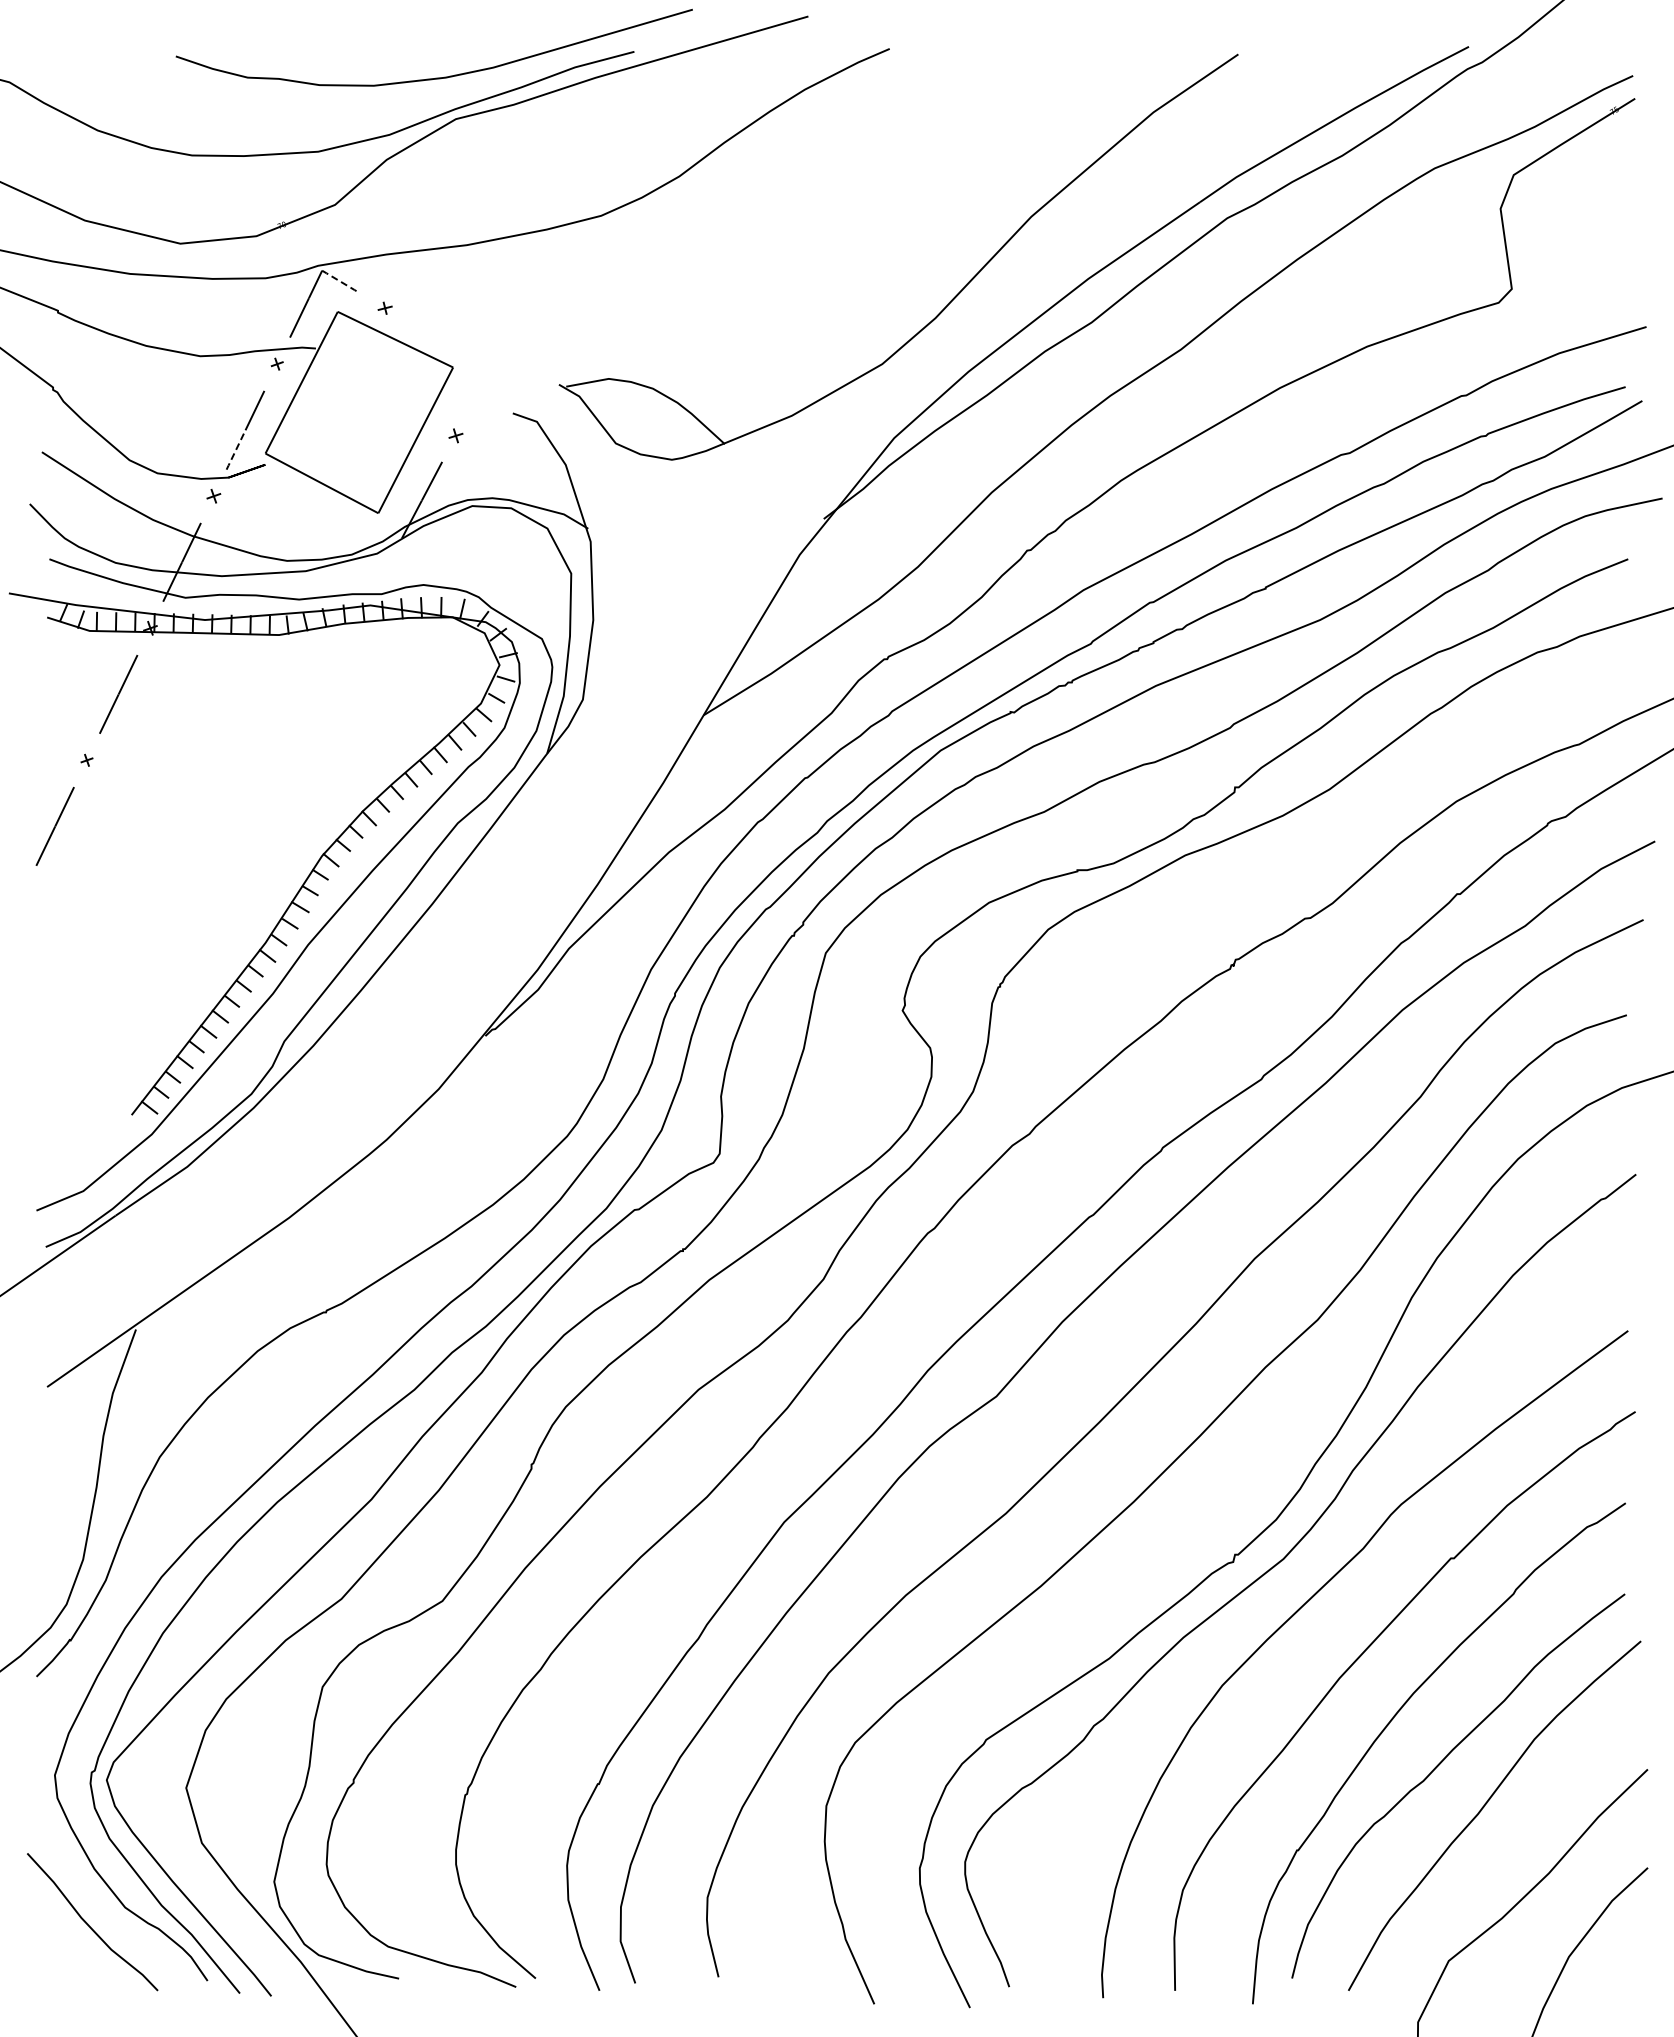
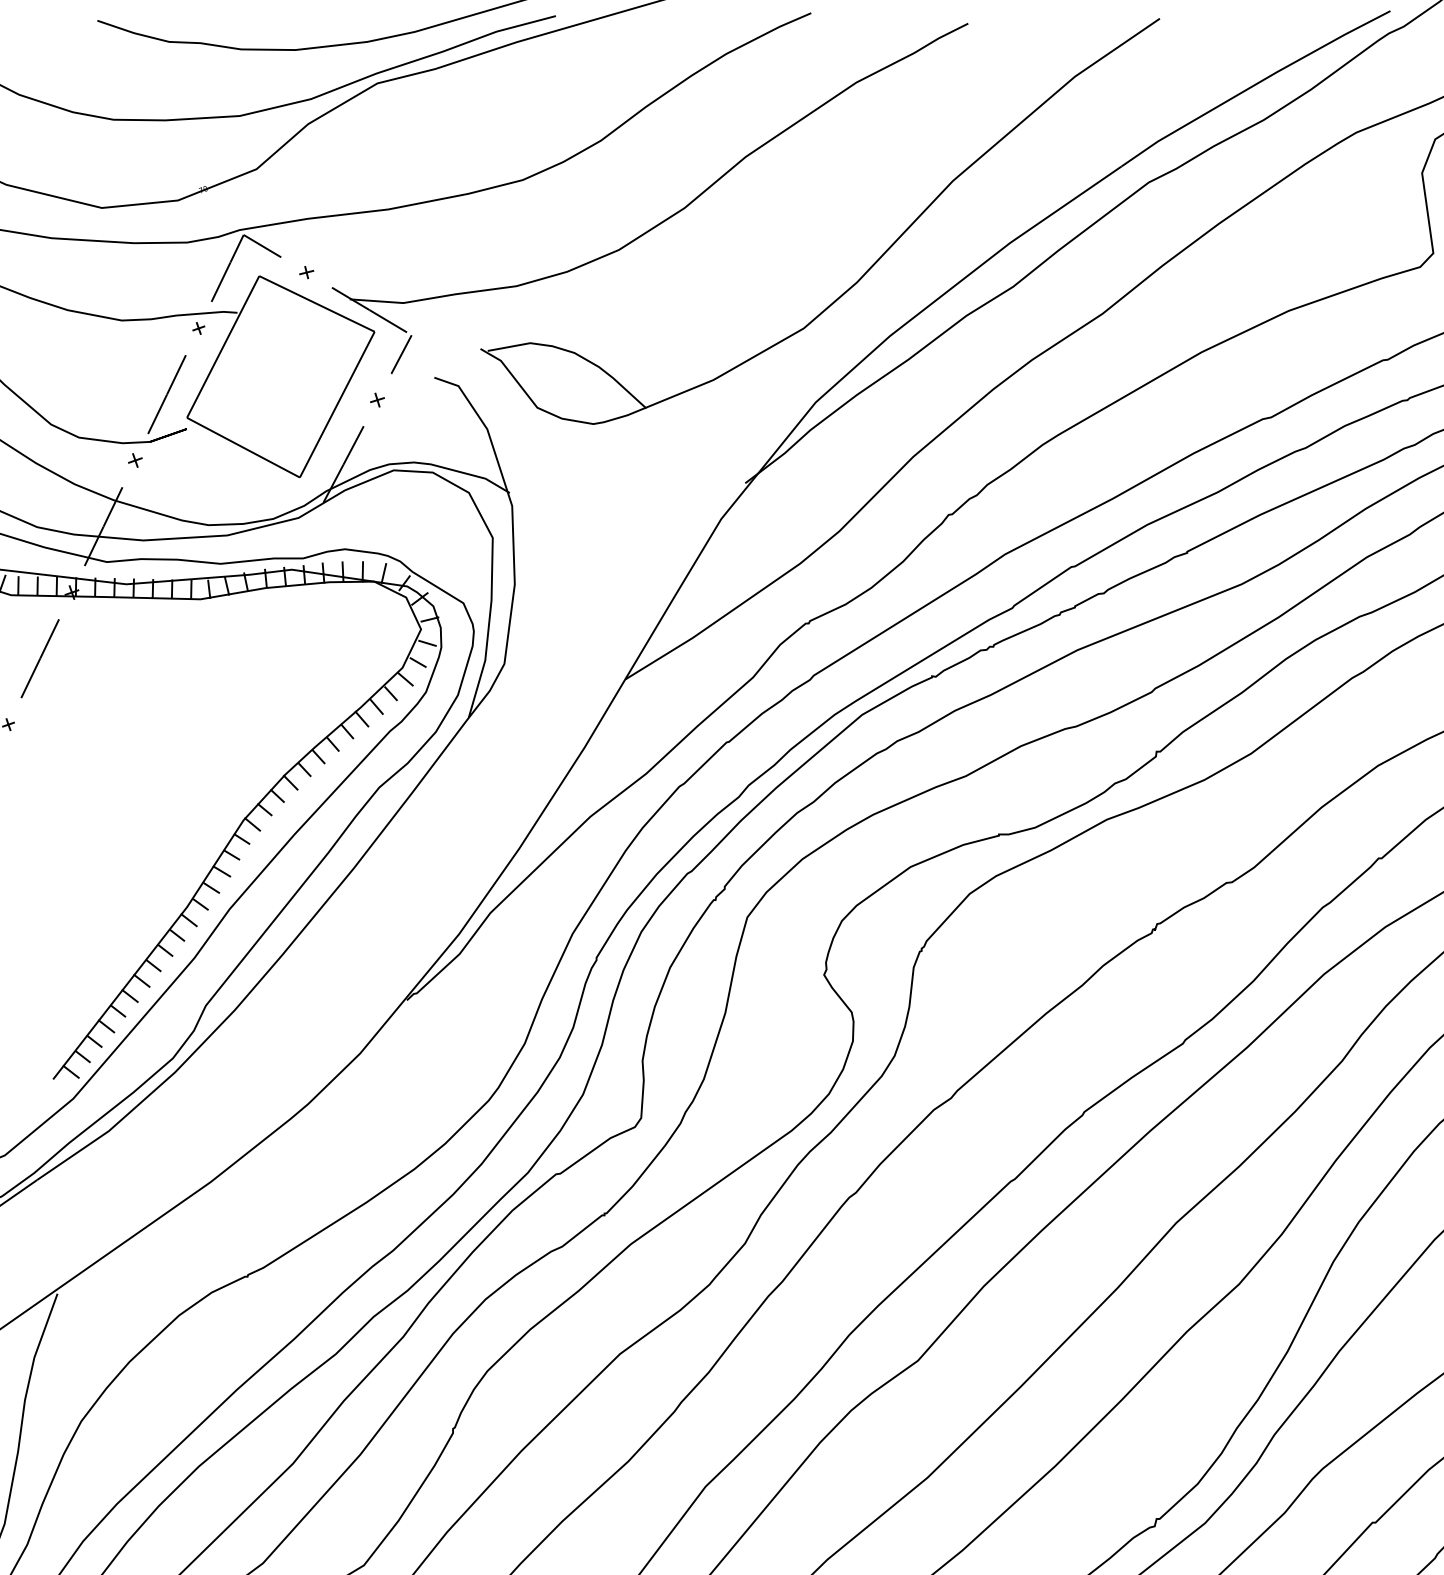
part: (742, 255) -> (664, 219), added
line: (341, 281) -> (263, 245), dashed -> solid
line: (236, 449) -> (158, 413), dashed -> solid

